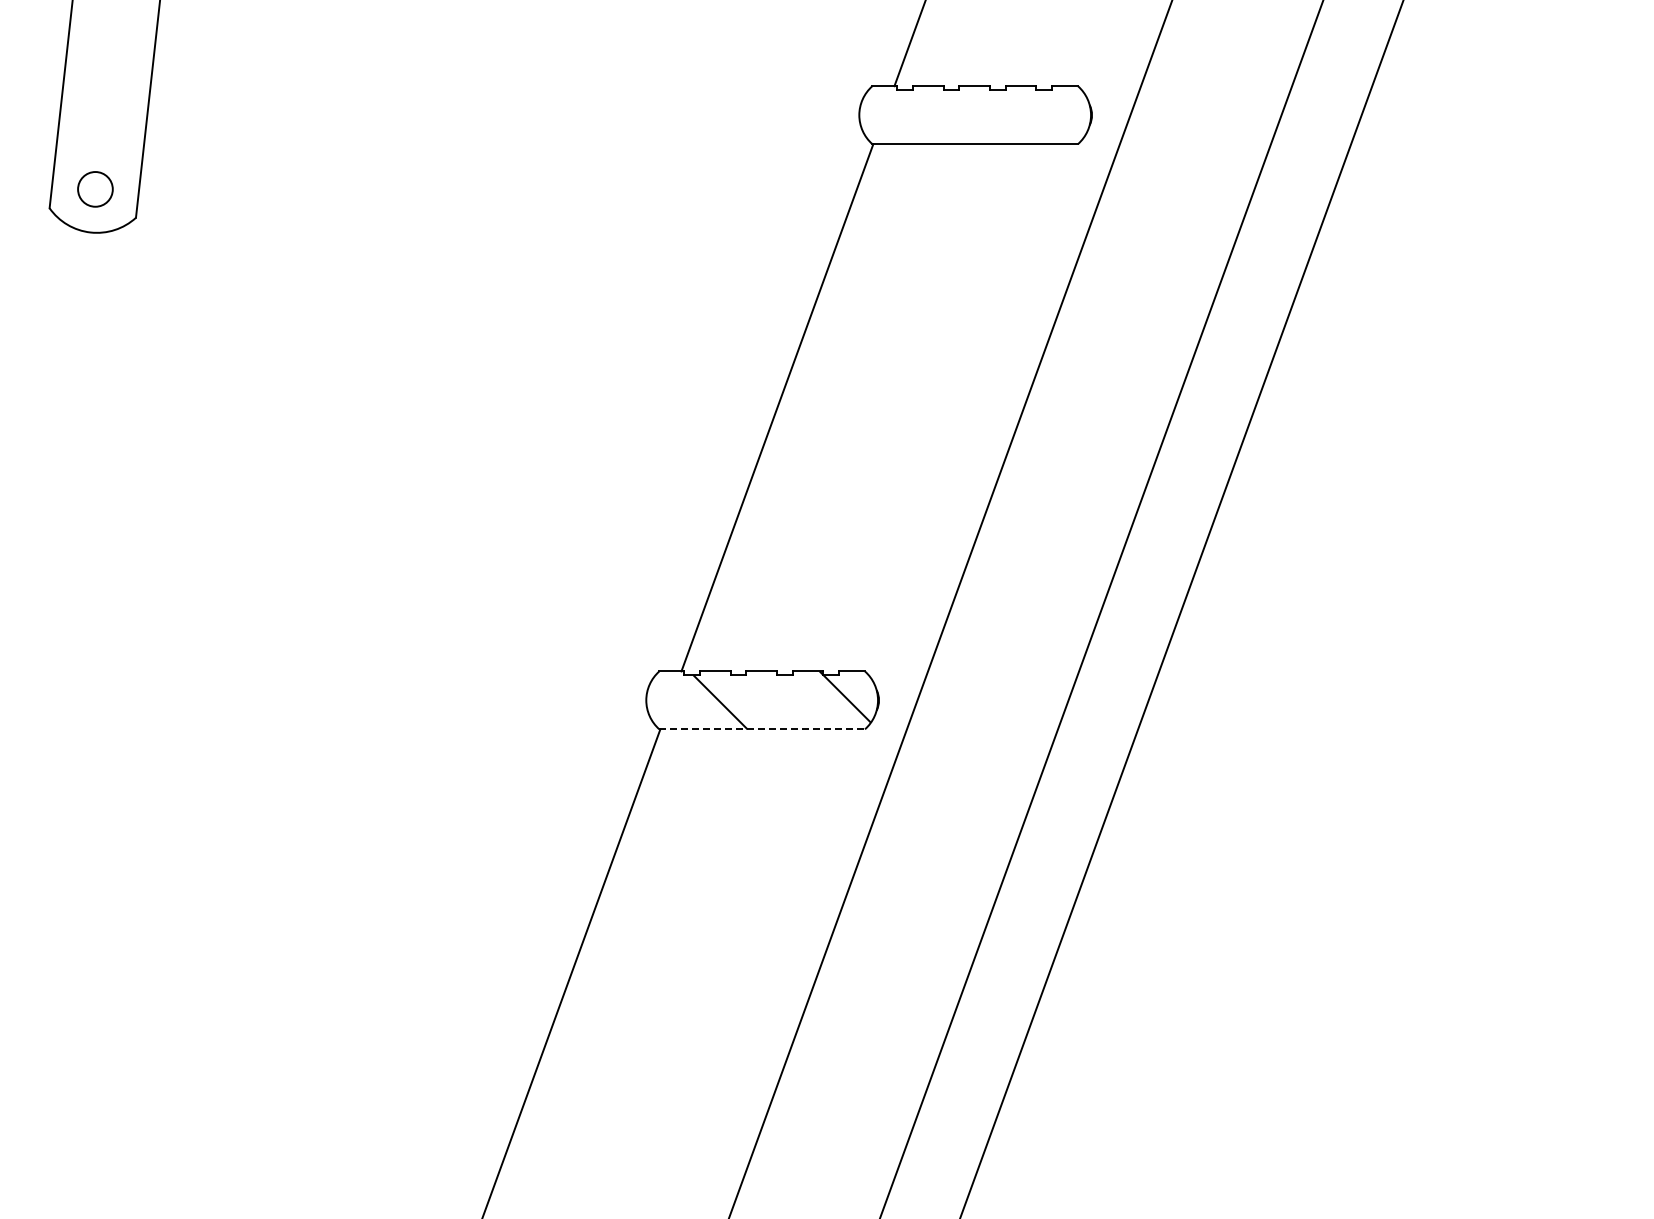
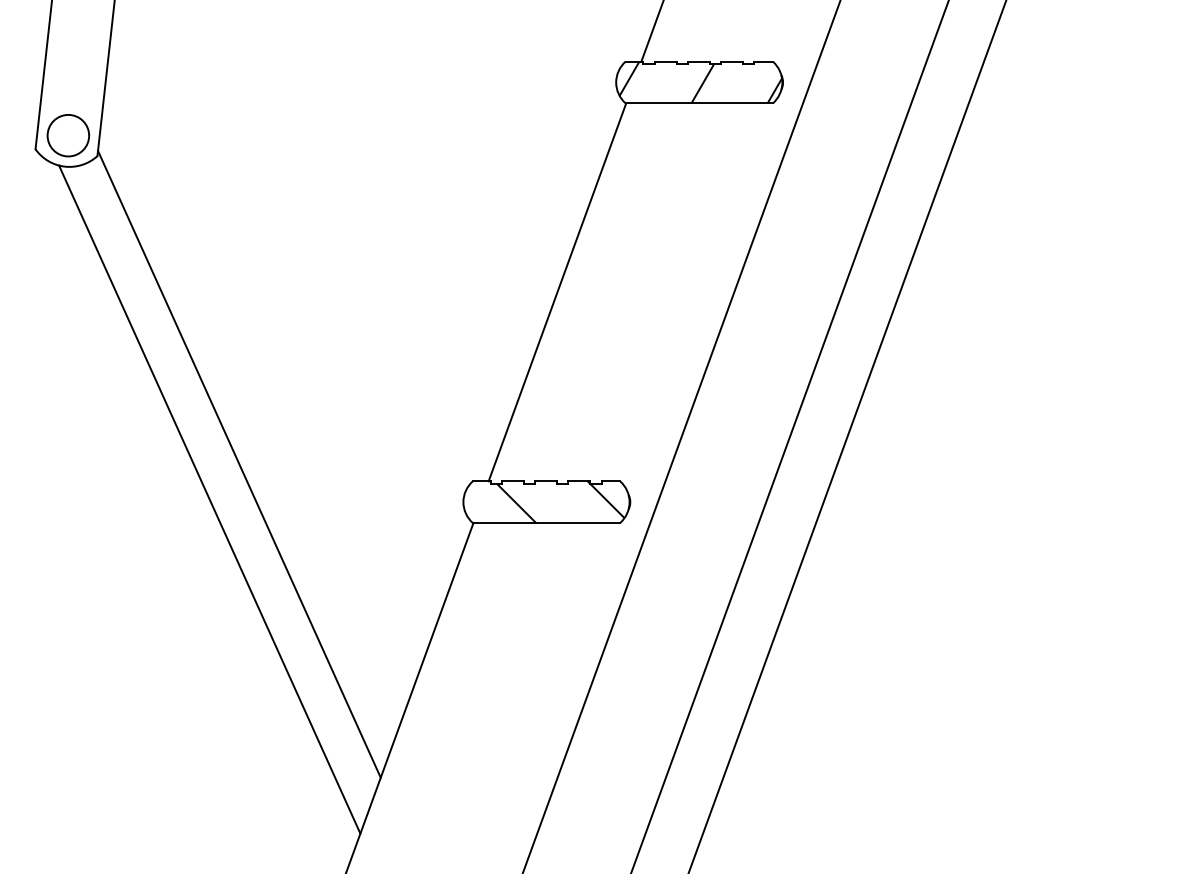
hatch: (977, 115) -> (700, 82), added
circle: (95, 189) -> (68, 135), size x1.67
line: (333, 647) -> (239, 464), added
line: (292, 696) -> (209, 499), added
line: (762, 729) -> (546, 523), dashed -> solid

